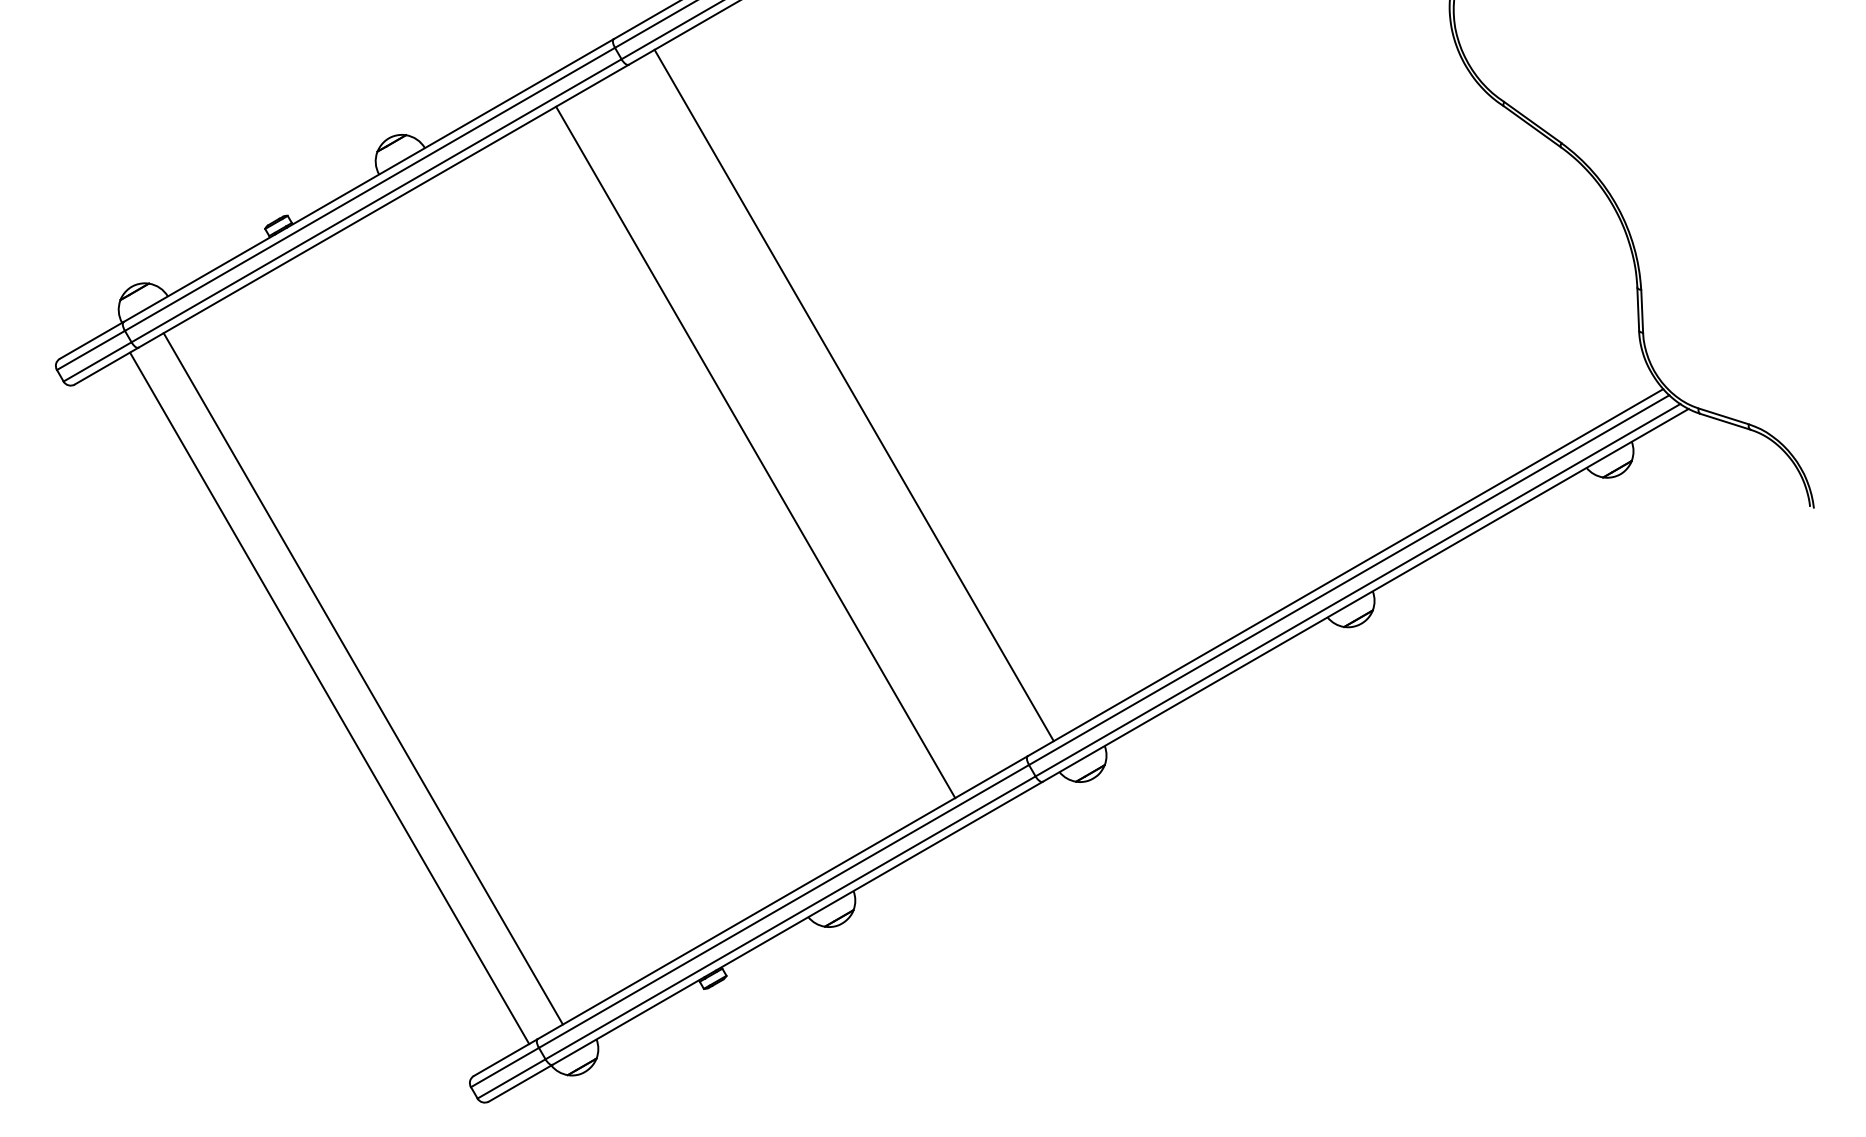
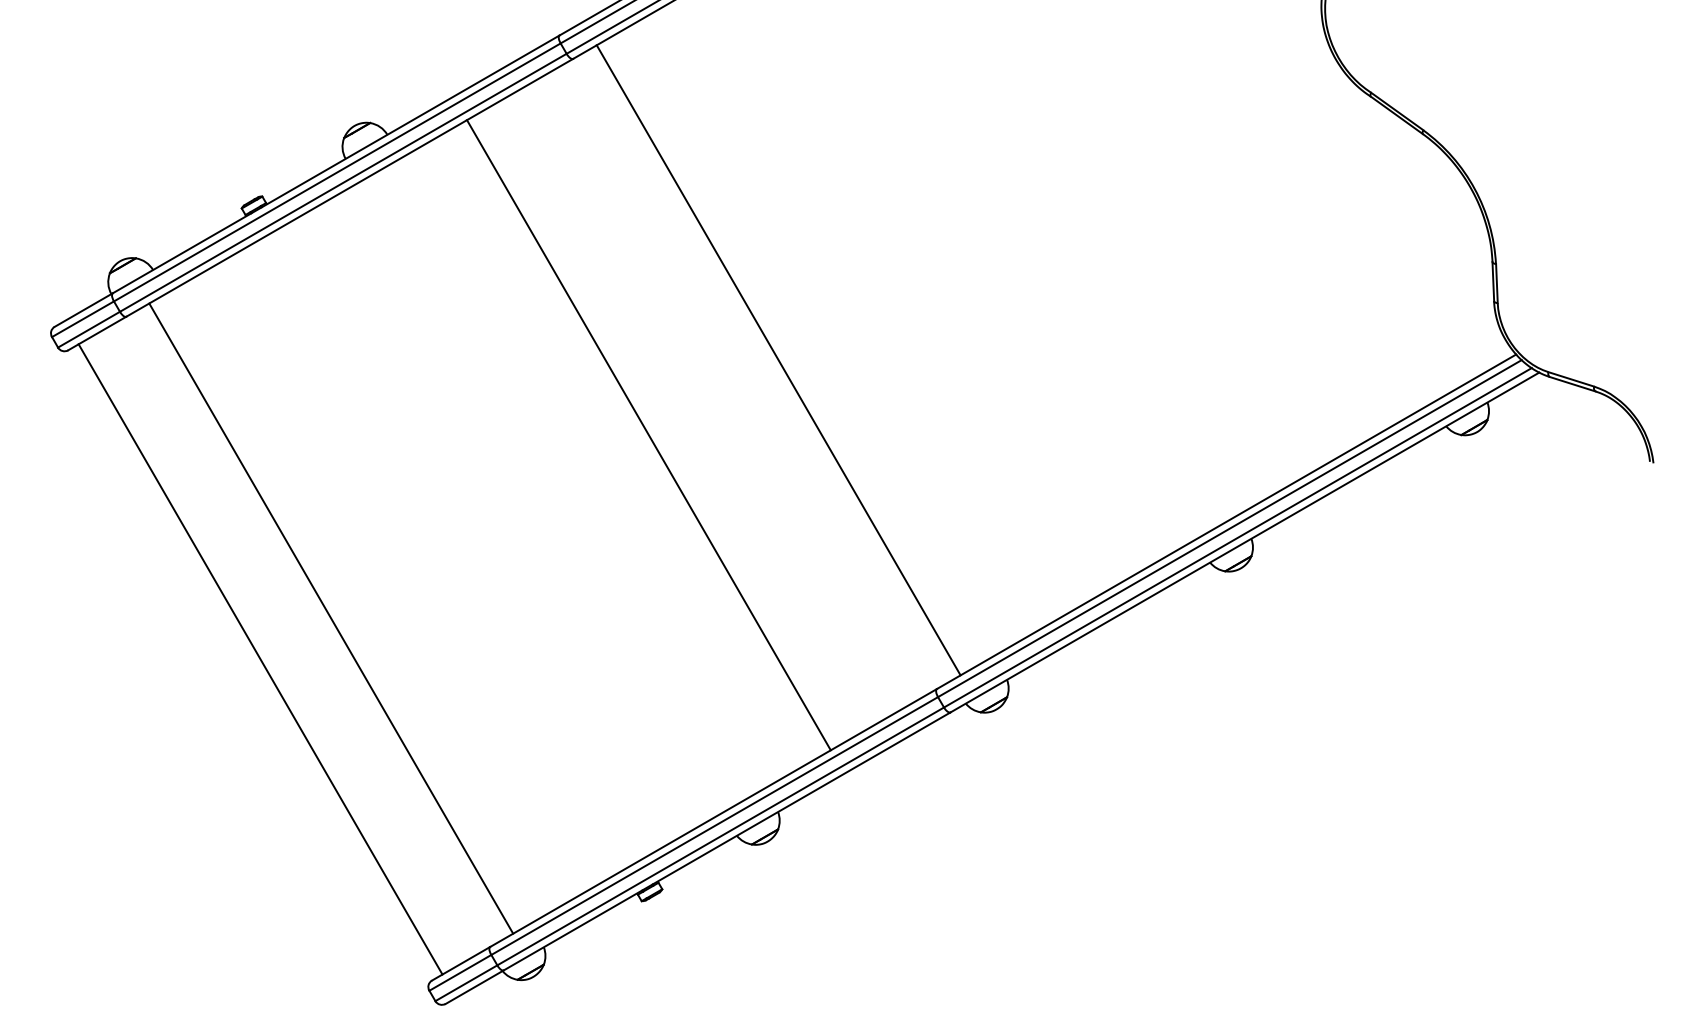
line: (755, 452) -> (648, 435), moved
line: (329, 698) -> (260, 659), moved

